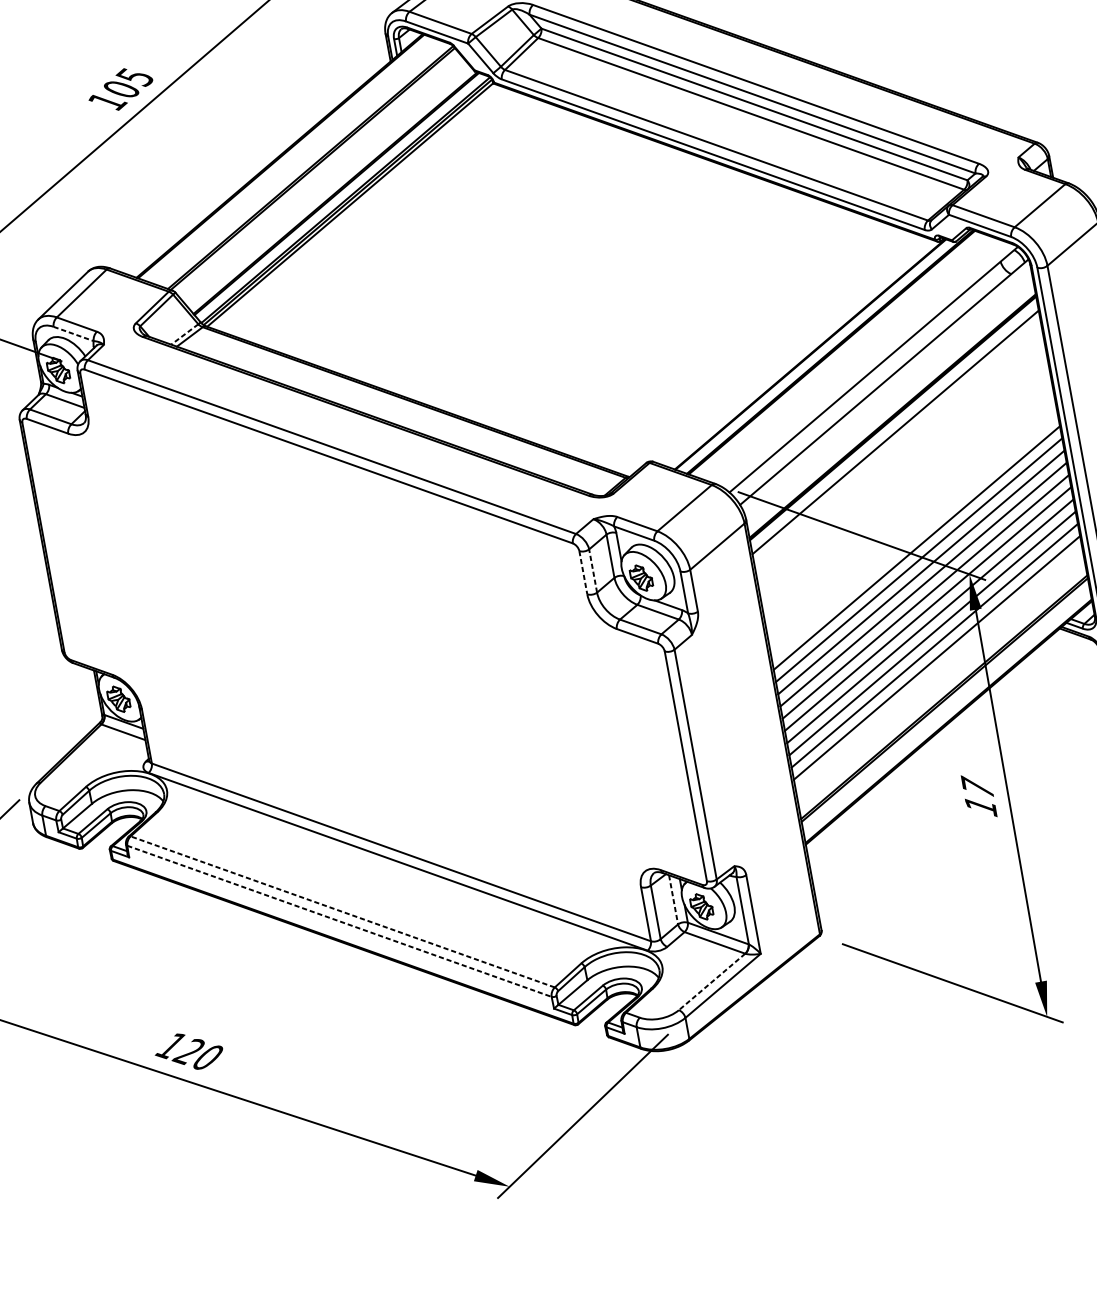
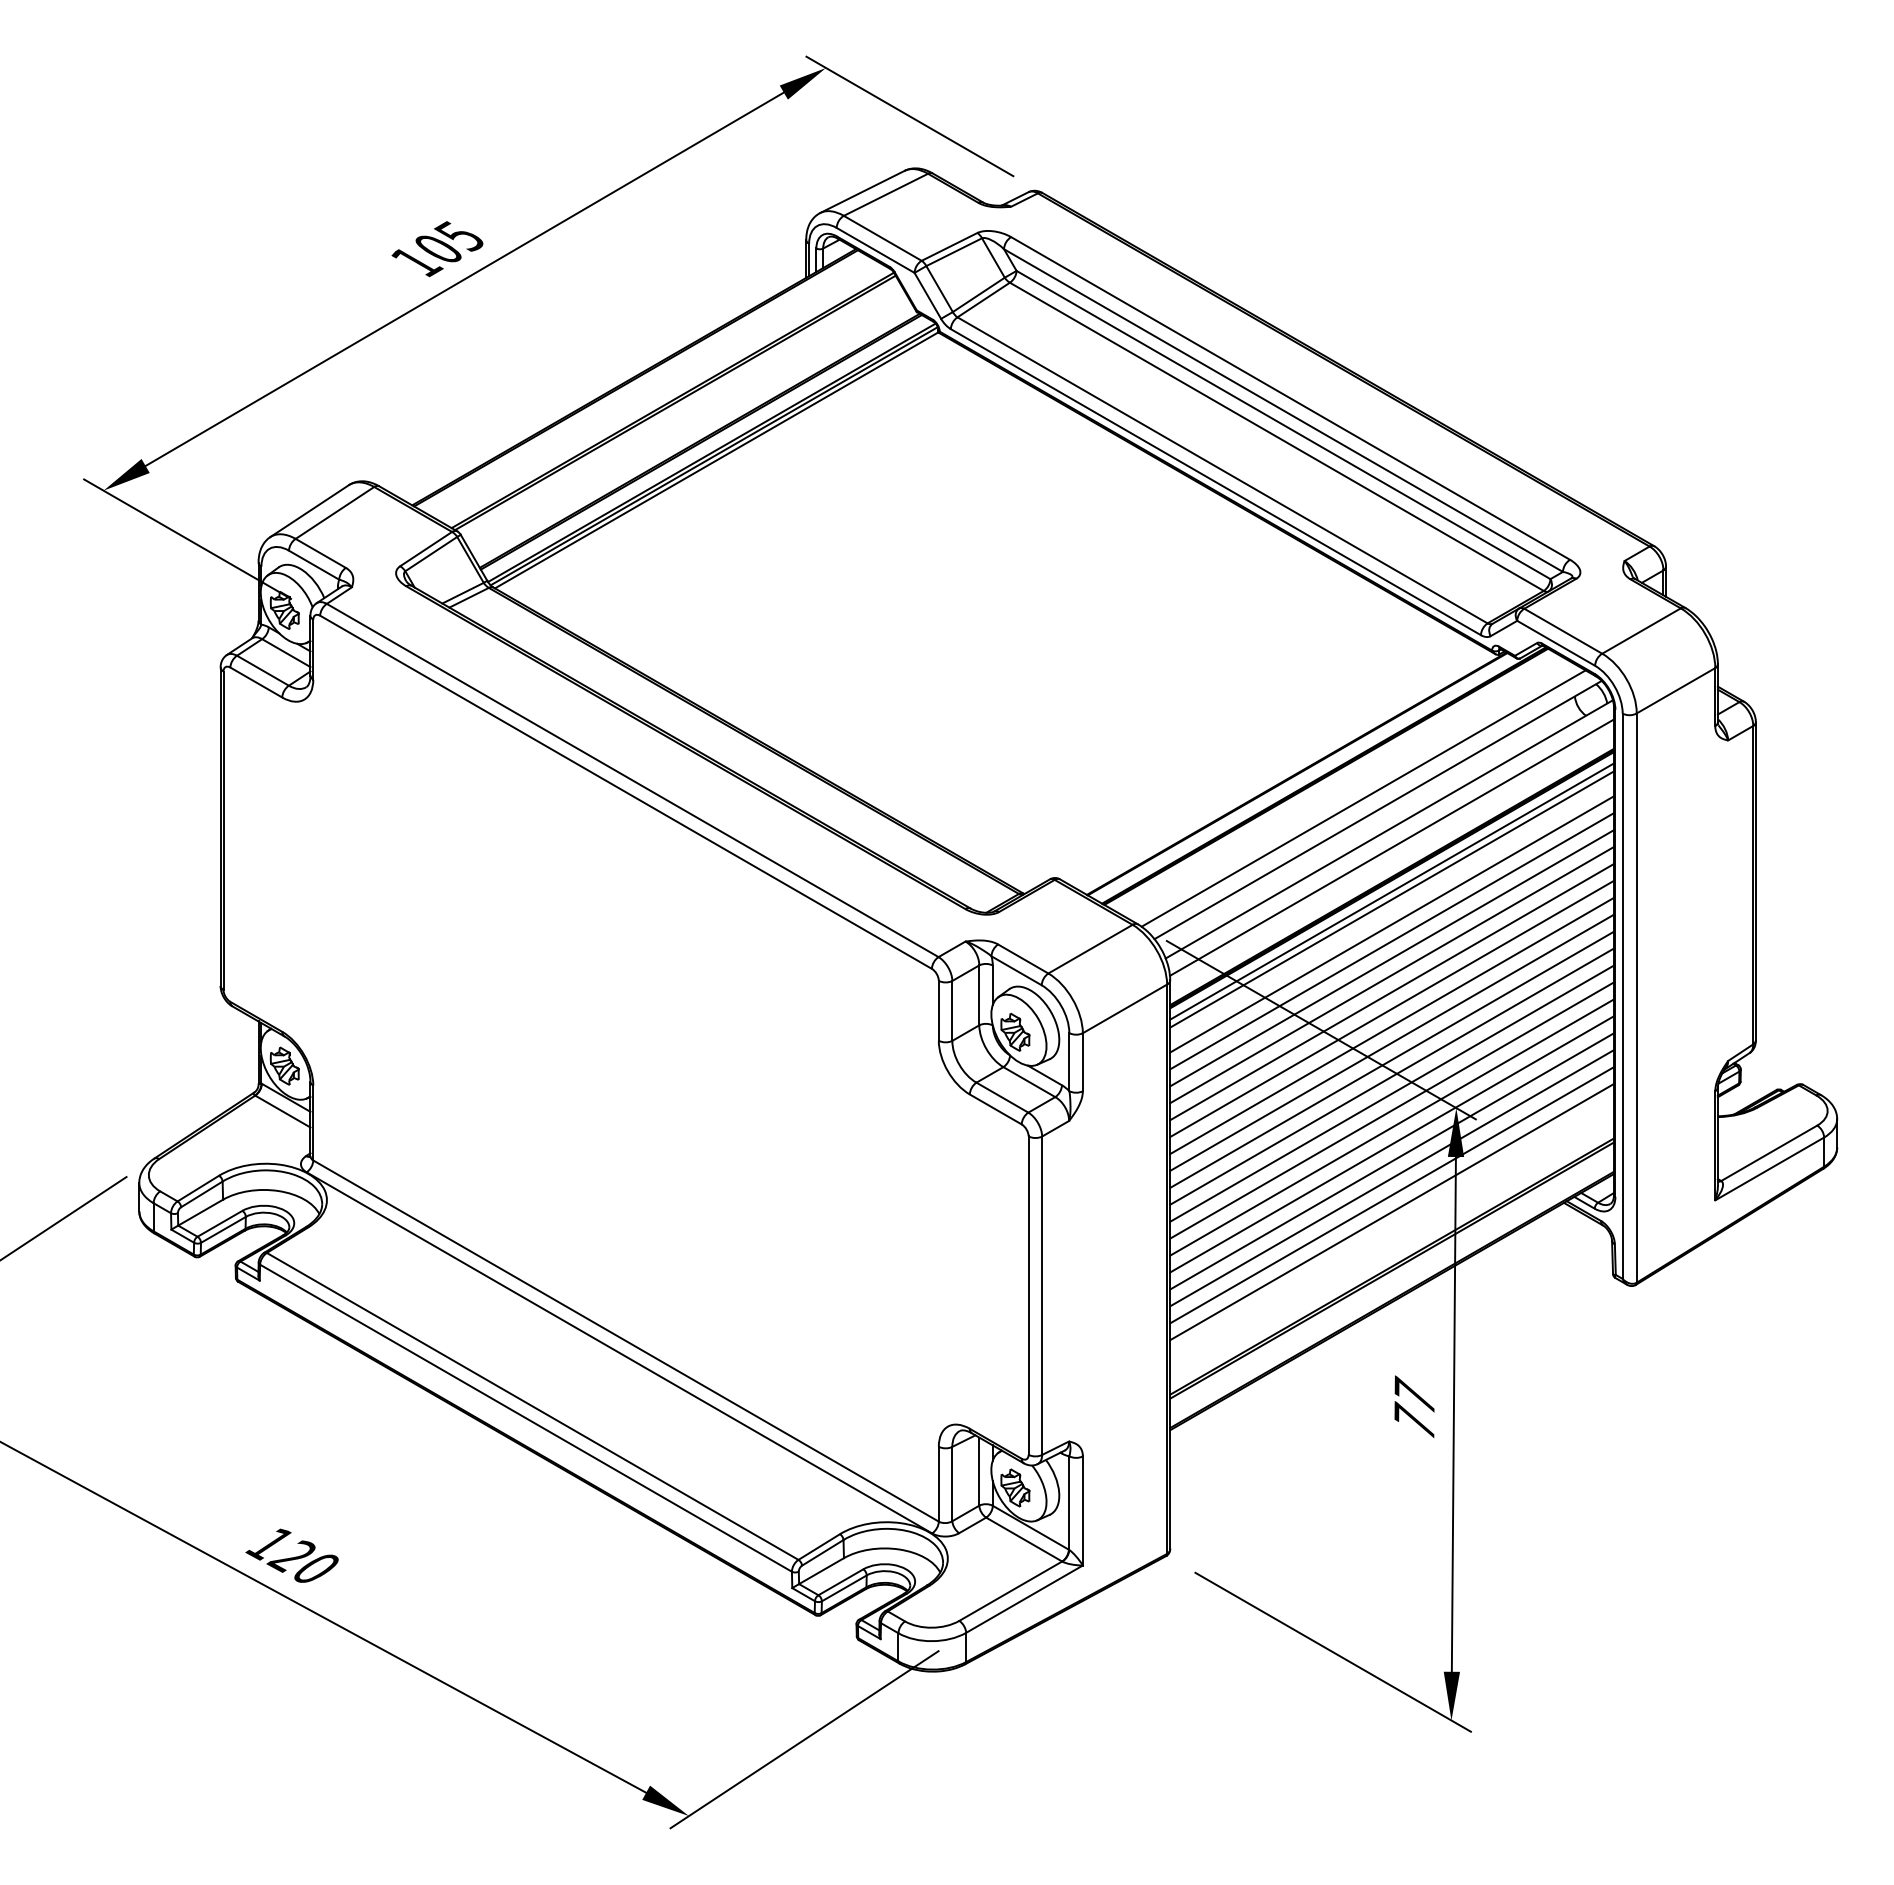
line: (73, 334) -> (314, 565), dashed -> solid
line: (184, 334) -> (462, 593), dashed -> solid
line: (861, 363) -> (1363, 798), added
line: (889, 394) -> (1392, 847), added
line: (894, 426) -> (1392, 891), added
line: (899, 450) -> (1392, 924), added
line: (901, 462) -> (1392, 941), added
line: (903, 474) -> (1392, 958), added
line: (905, 486) -> (1392, 974), added
line: (908, 499) -> (1392, 992), added
line: (910, 511) -> (1392, 1008), added
line: (912, 523) -> (1392, 1025), added
line: (914, 535) -> (1392, 1042), added
line: (593, 570) -> (952, 1010), dashed -> solid
line: (583, 572) -> (938, 1010), dashed -> solid
text: (980, 805) -> (1414, 1420), 17 -> 77
line: (673, 900) -> (979, 1472), dashed -> solid
line: (342, 912) -> (532, 1406), dashed -> solid
line: (339, 921) -> (526, 1418), dashed -> solid
line: (711, 982) -> (1010, 1591), dashed -> solid

